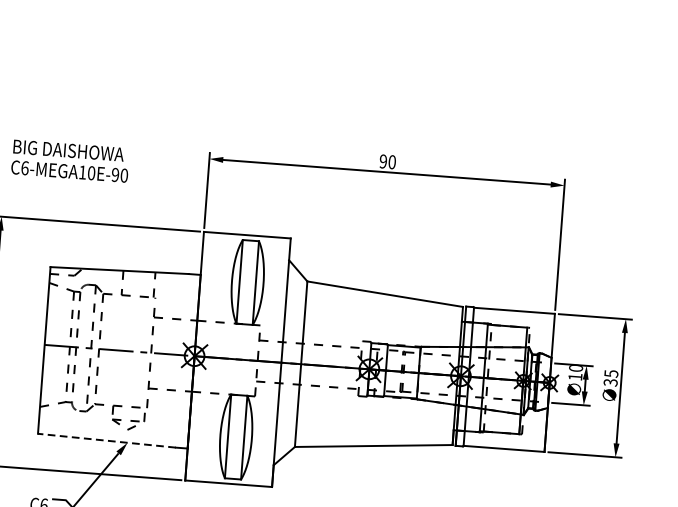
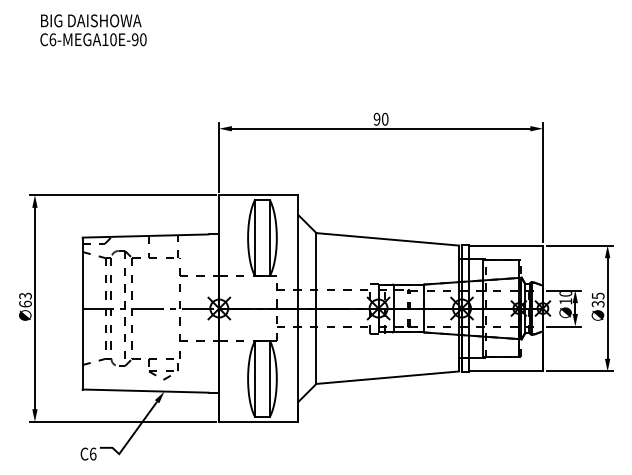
text: (70, 161) -> (93, 30), moved
line: (106, 441) -> (145, 391), dashed -> solid

